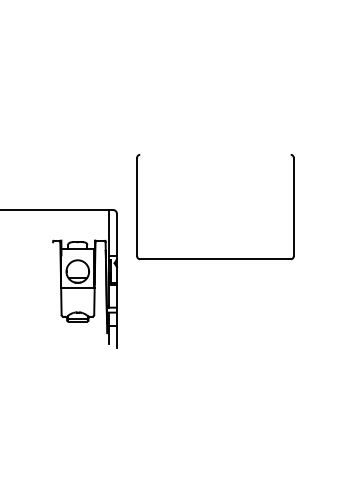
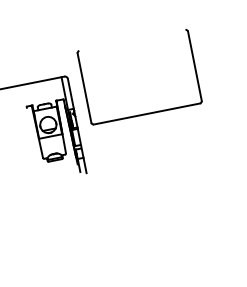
part: (215, 258) -> (146, 113), moved

